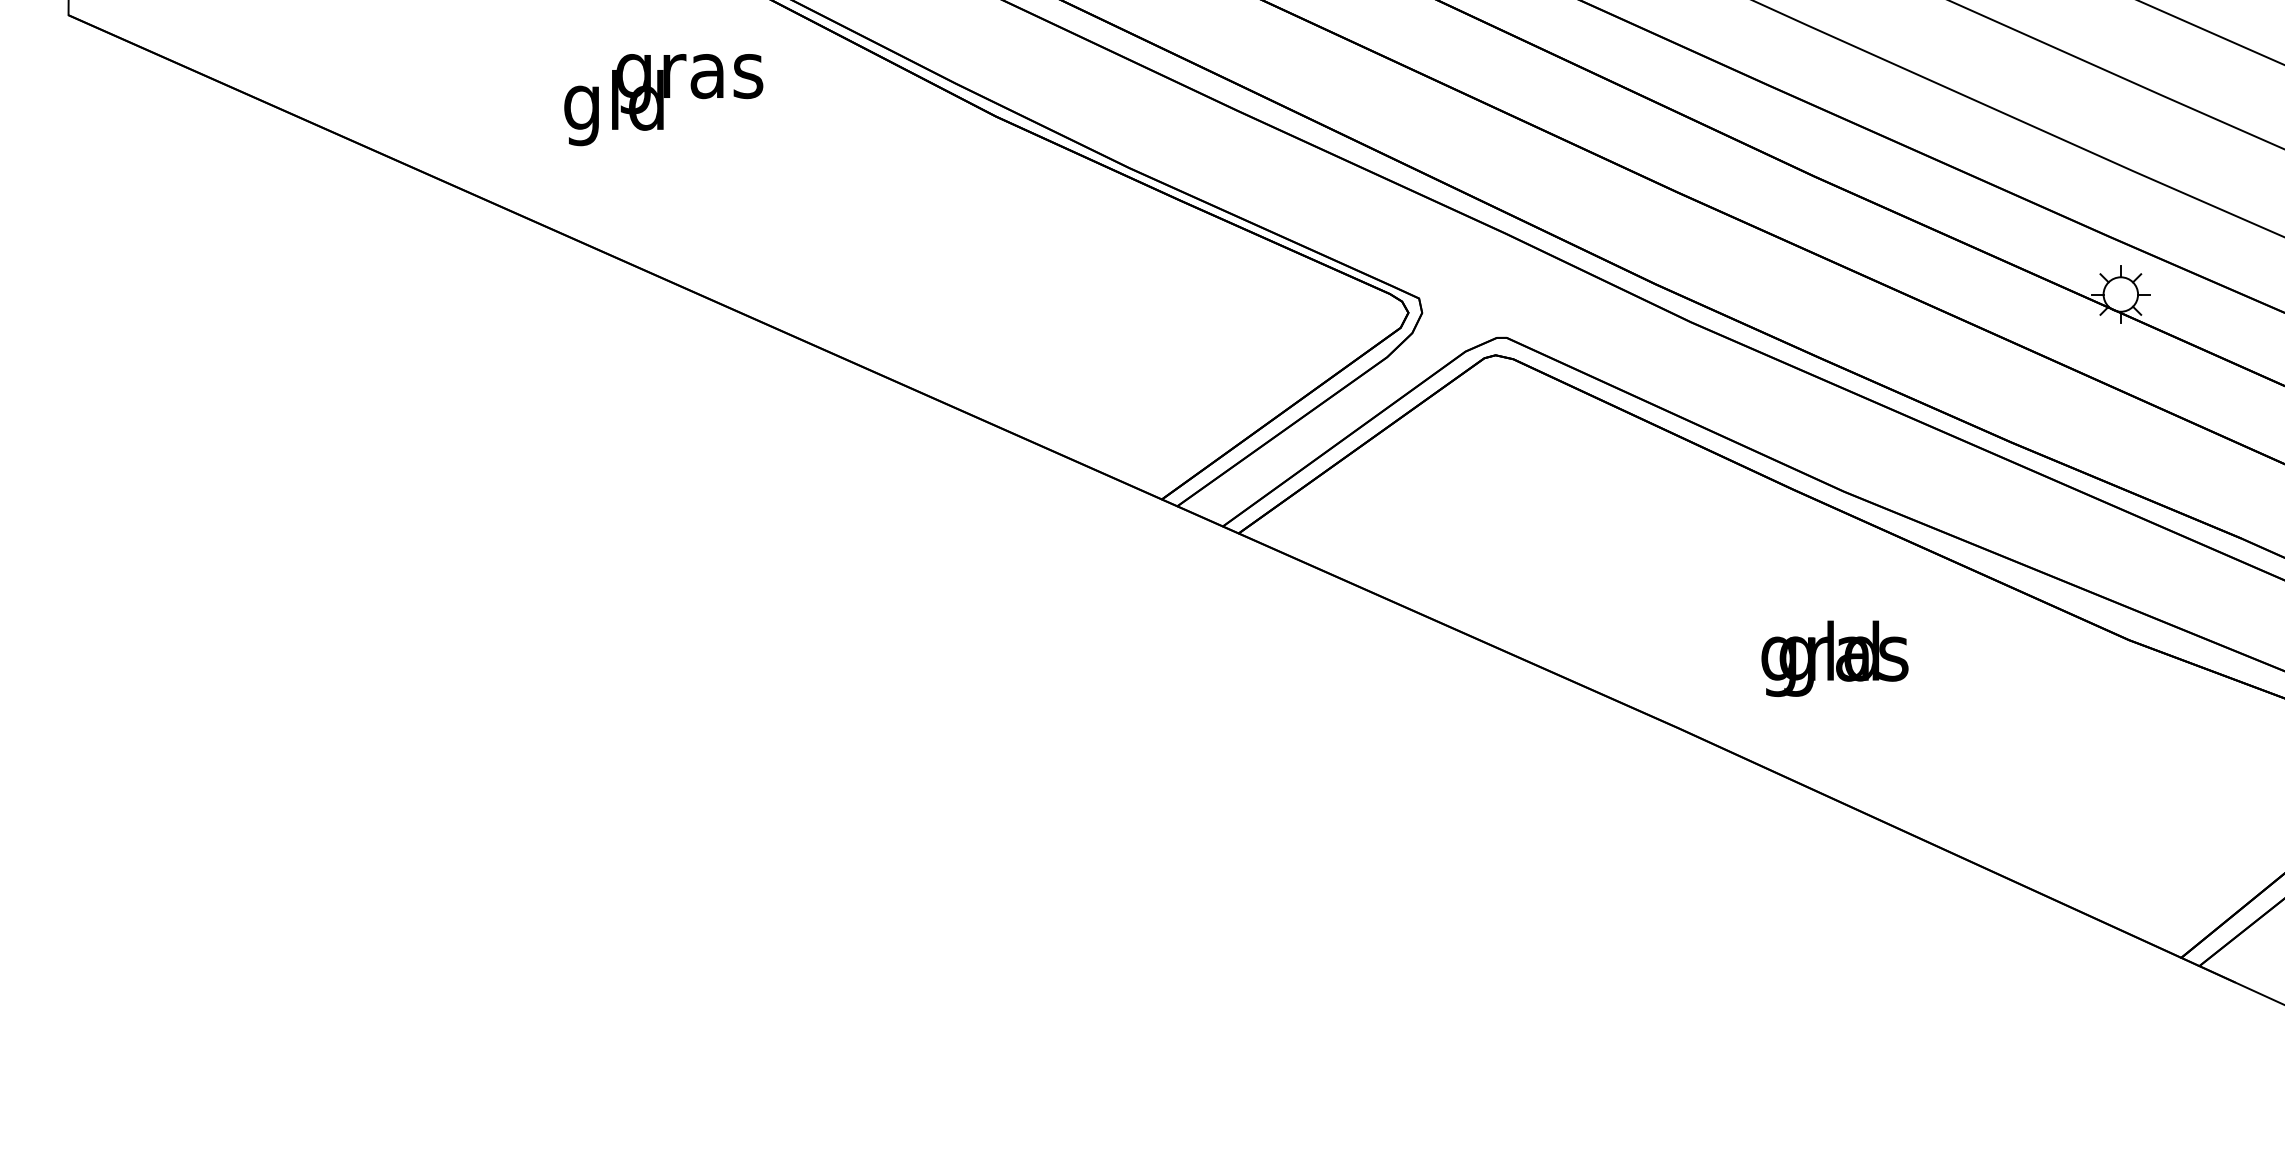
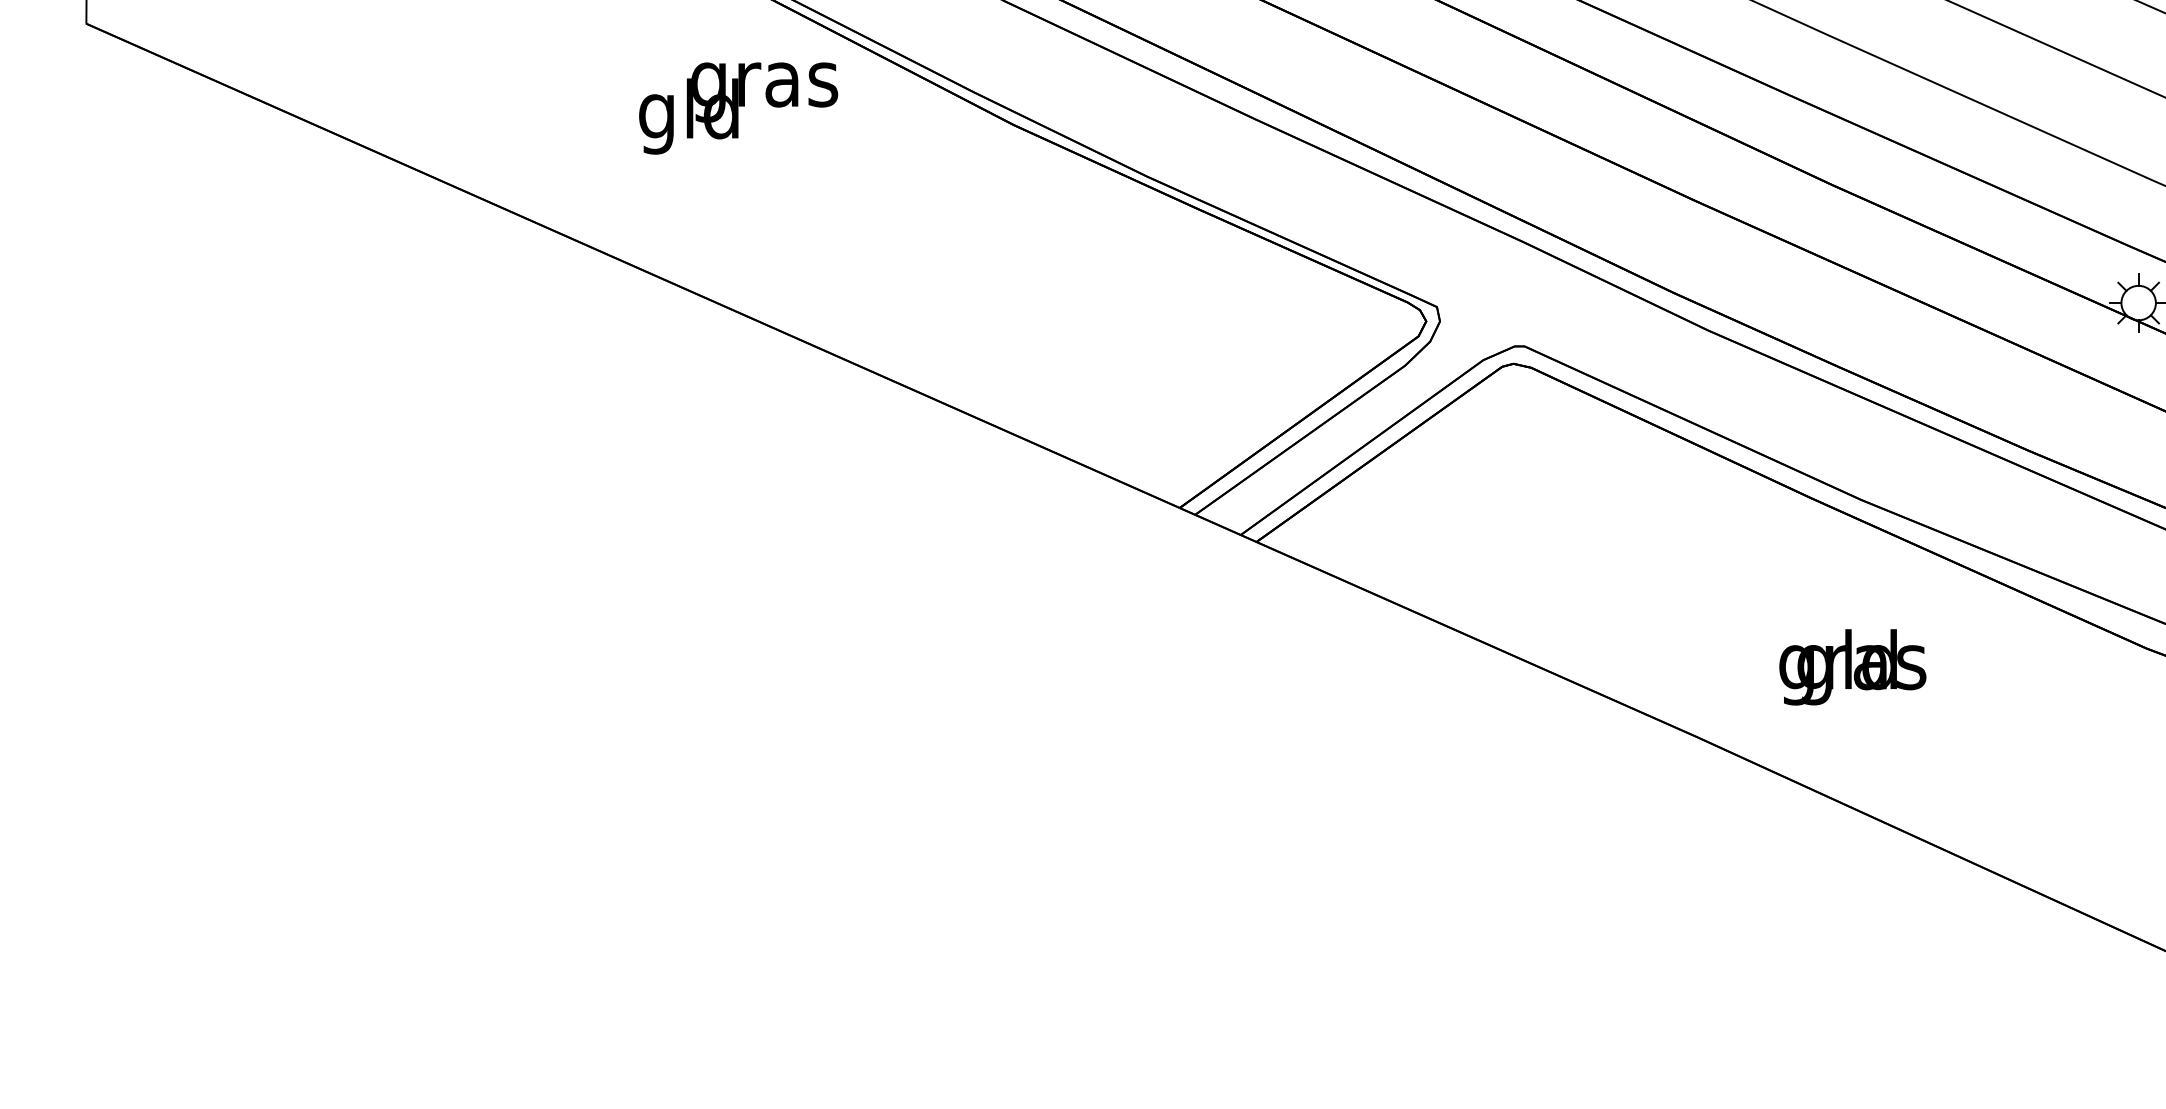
text: (663, 100) -> (738, 109), moved

